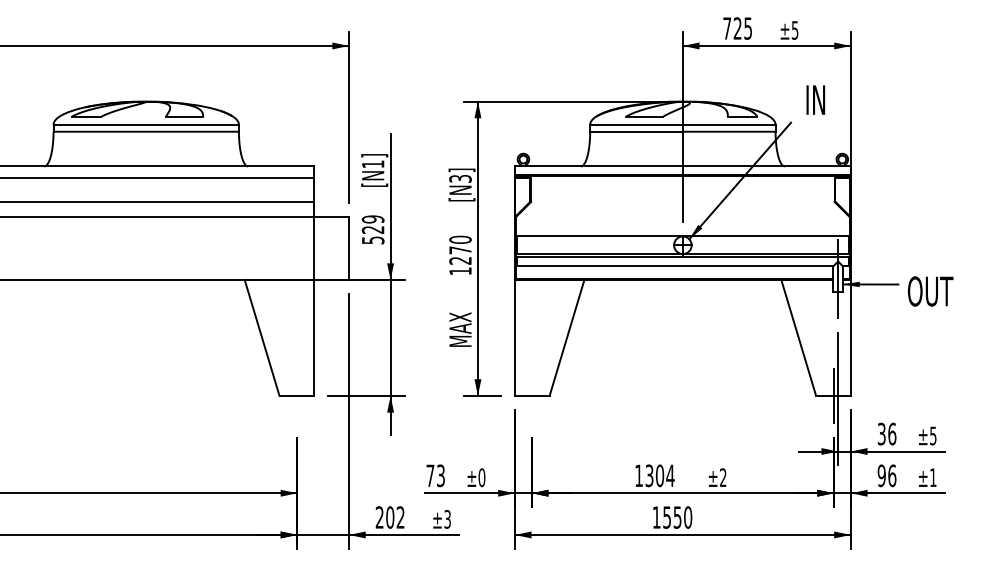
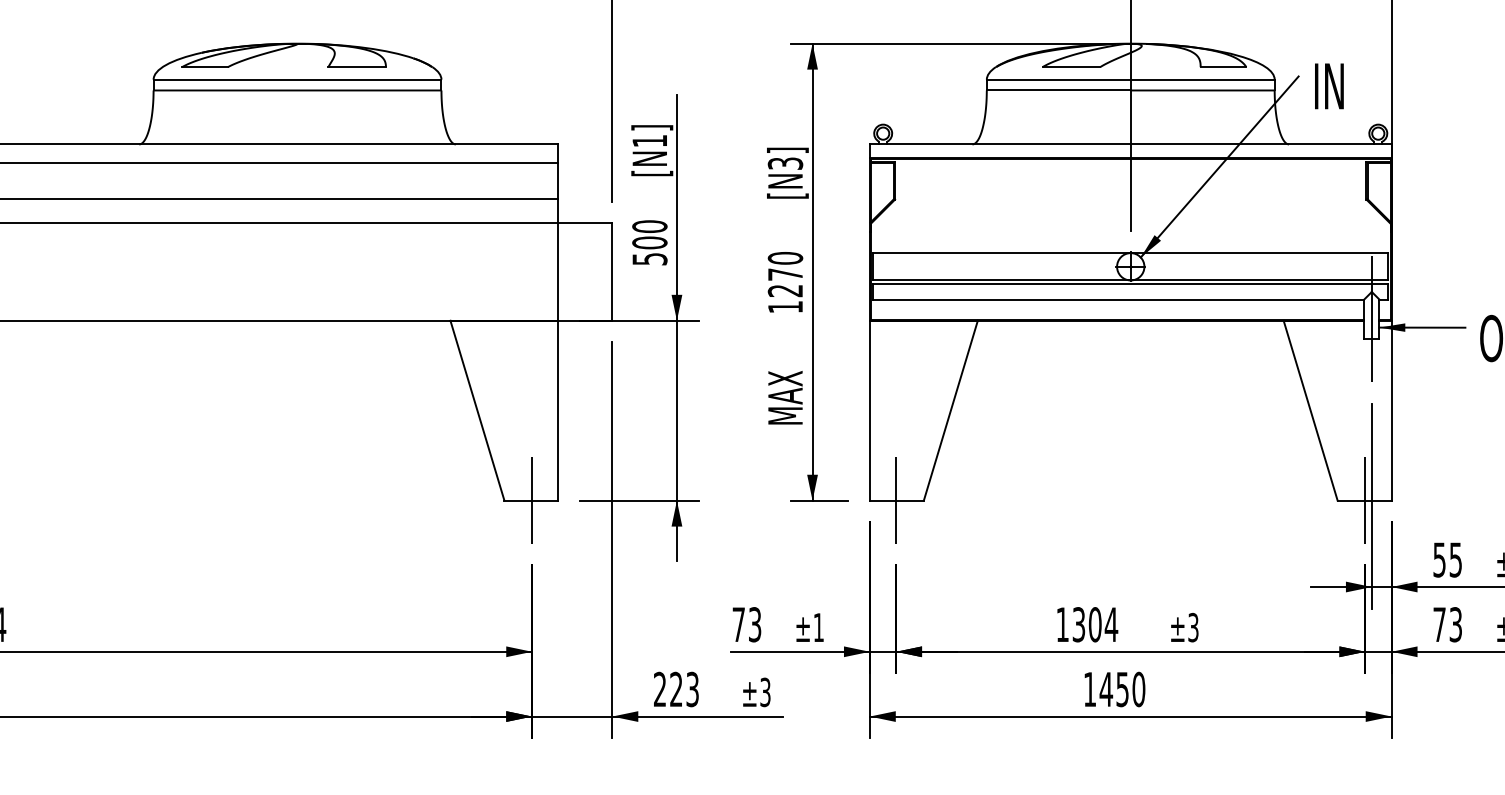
text: (815, 99) -> (1328, 85), moved
text: (373, 224) -> (650, 234), 529 -> 500
line: (297, 395) -> (532, 500), added
line: (531, 395) -> (895, 500), added
text: (887, 433) -> (1448, 559), 36 -> 55
text: (886, 475) -> (1446, 624), 96 -> 73
text: (481, 477) -> (818, 627), ±0 -> ±1
text: (723, 477) -> (1193, 627), ±2 -> ±3
text: (395, 517) -> (684, 689), 202 -> 223
text: (666, 517) -> (1105, 689), 1550 -> 1450

